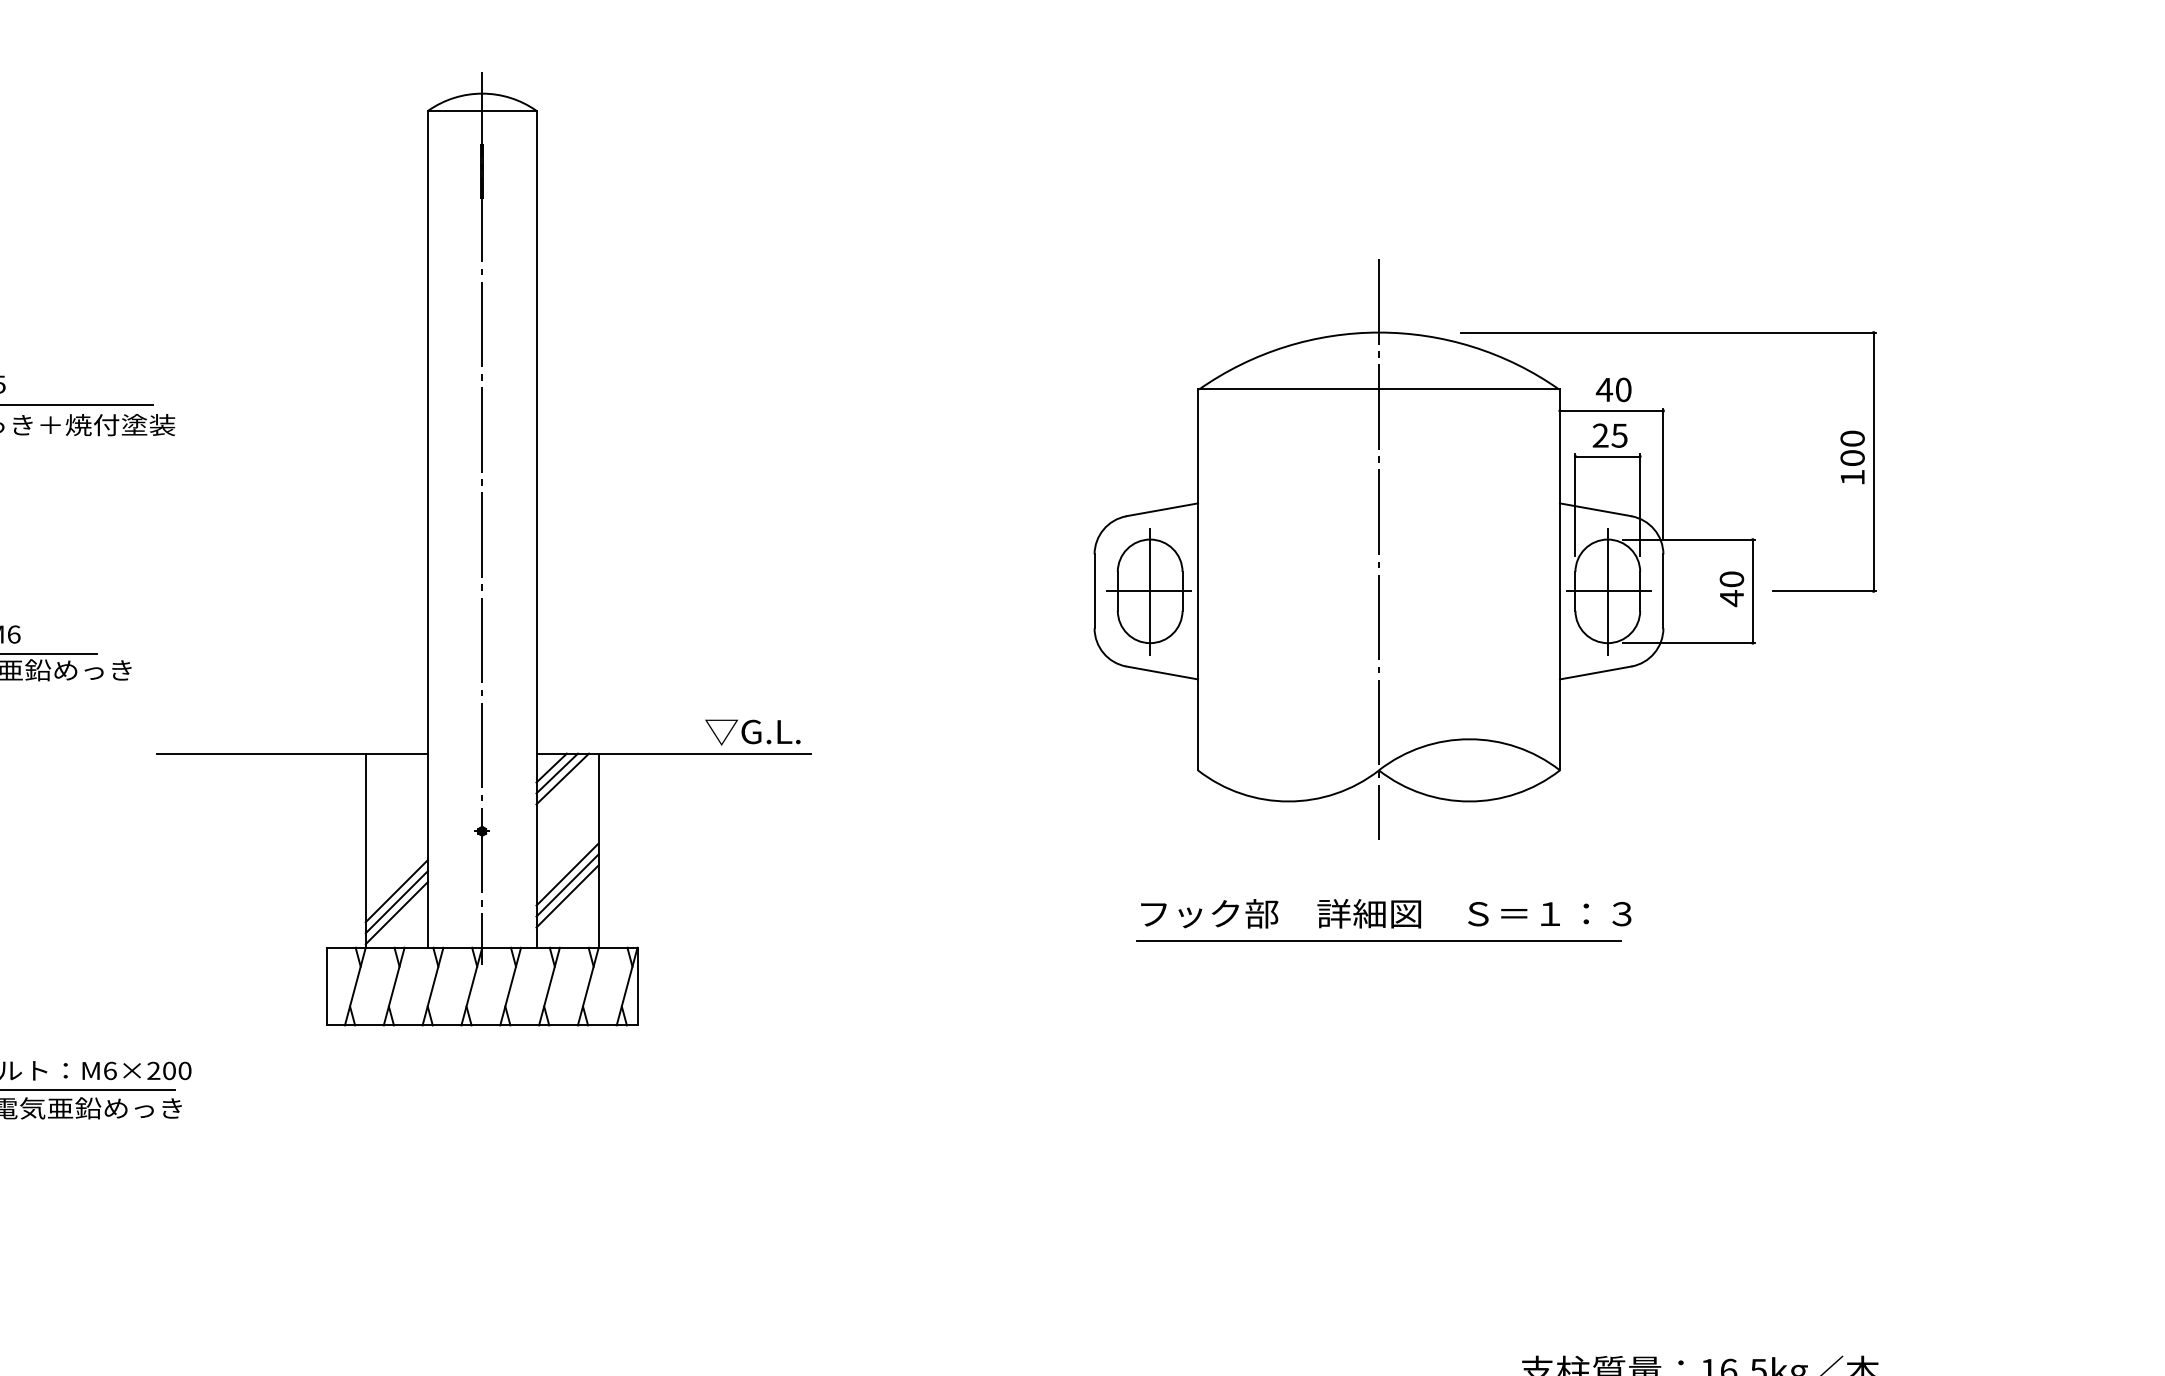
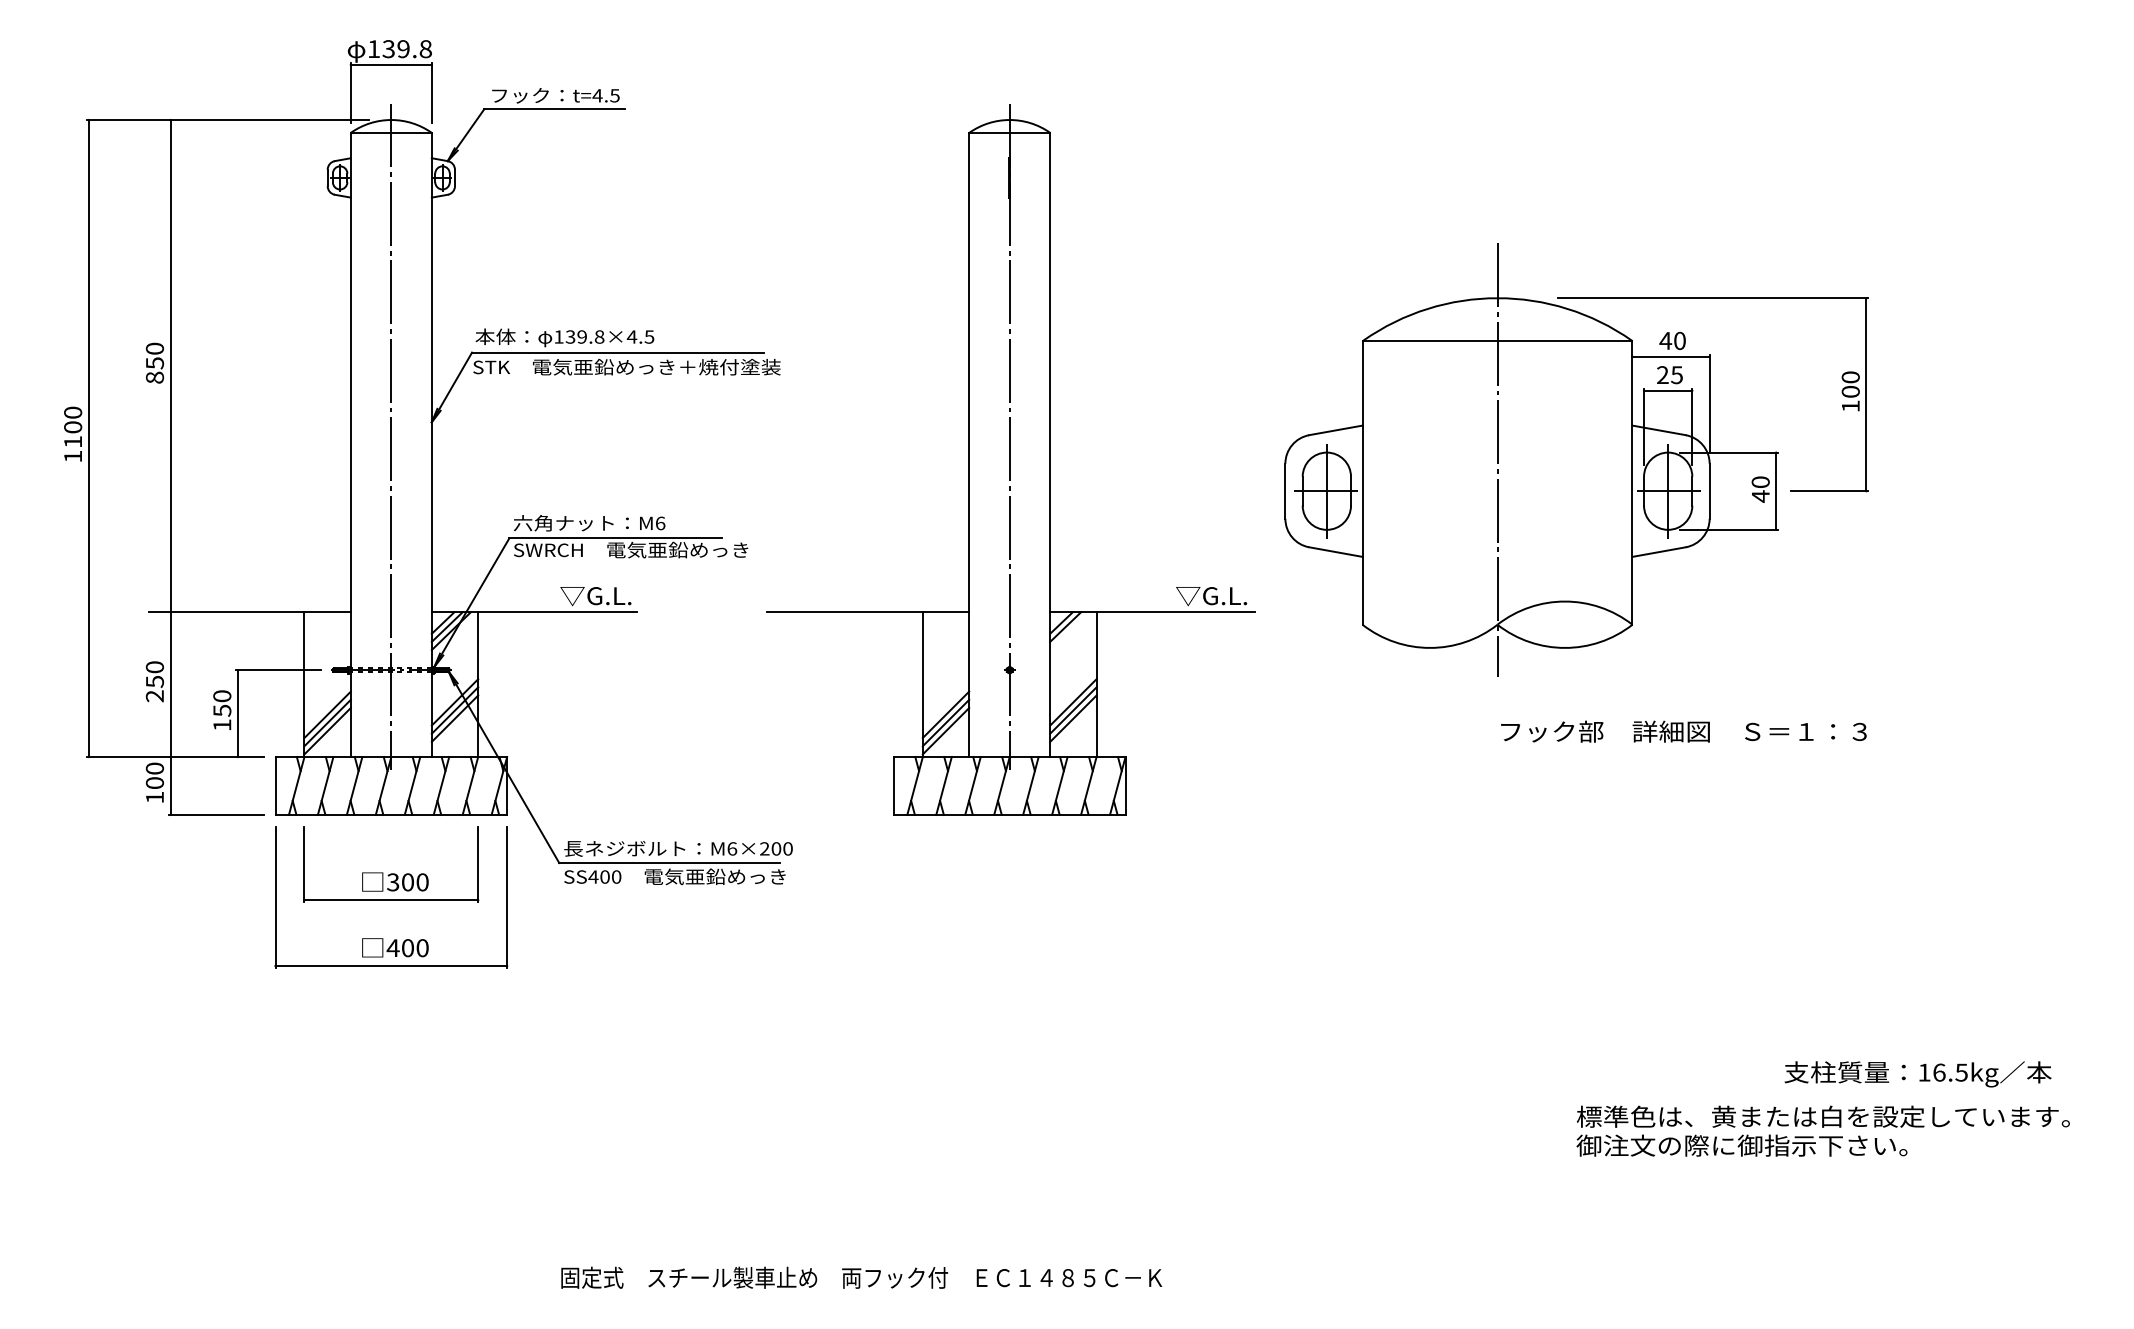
part: (1484, 548) -> (1576, 459), moved
line: (562, 779) -> (1069, 631), removed
line: (1378, 940) -> (1678, 751), removed

